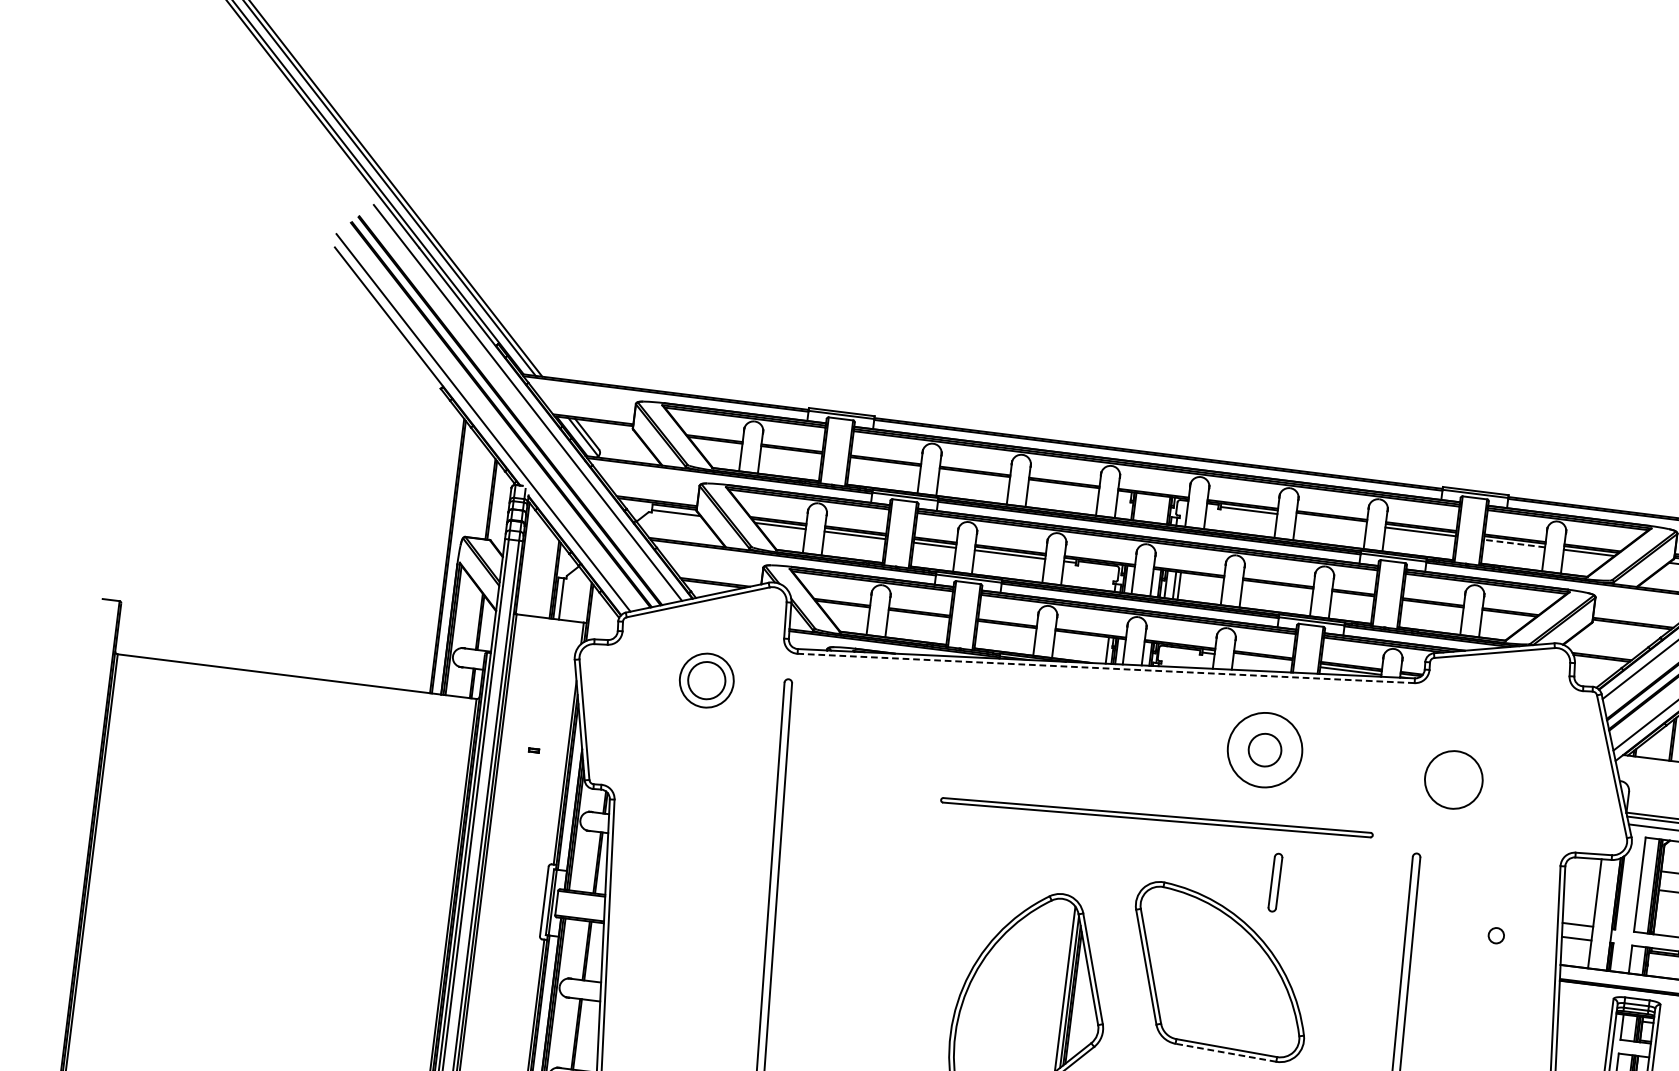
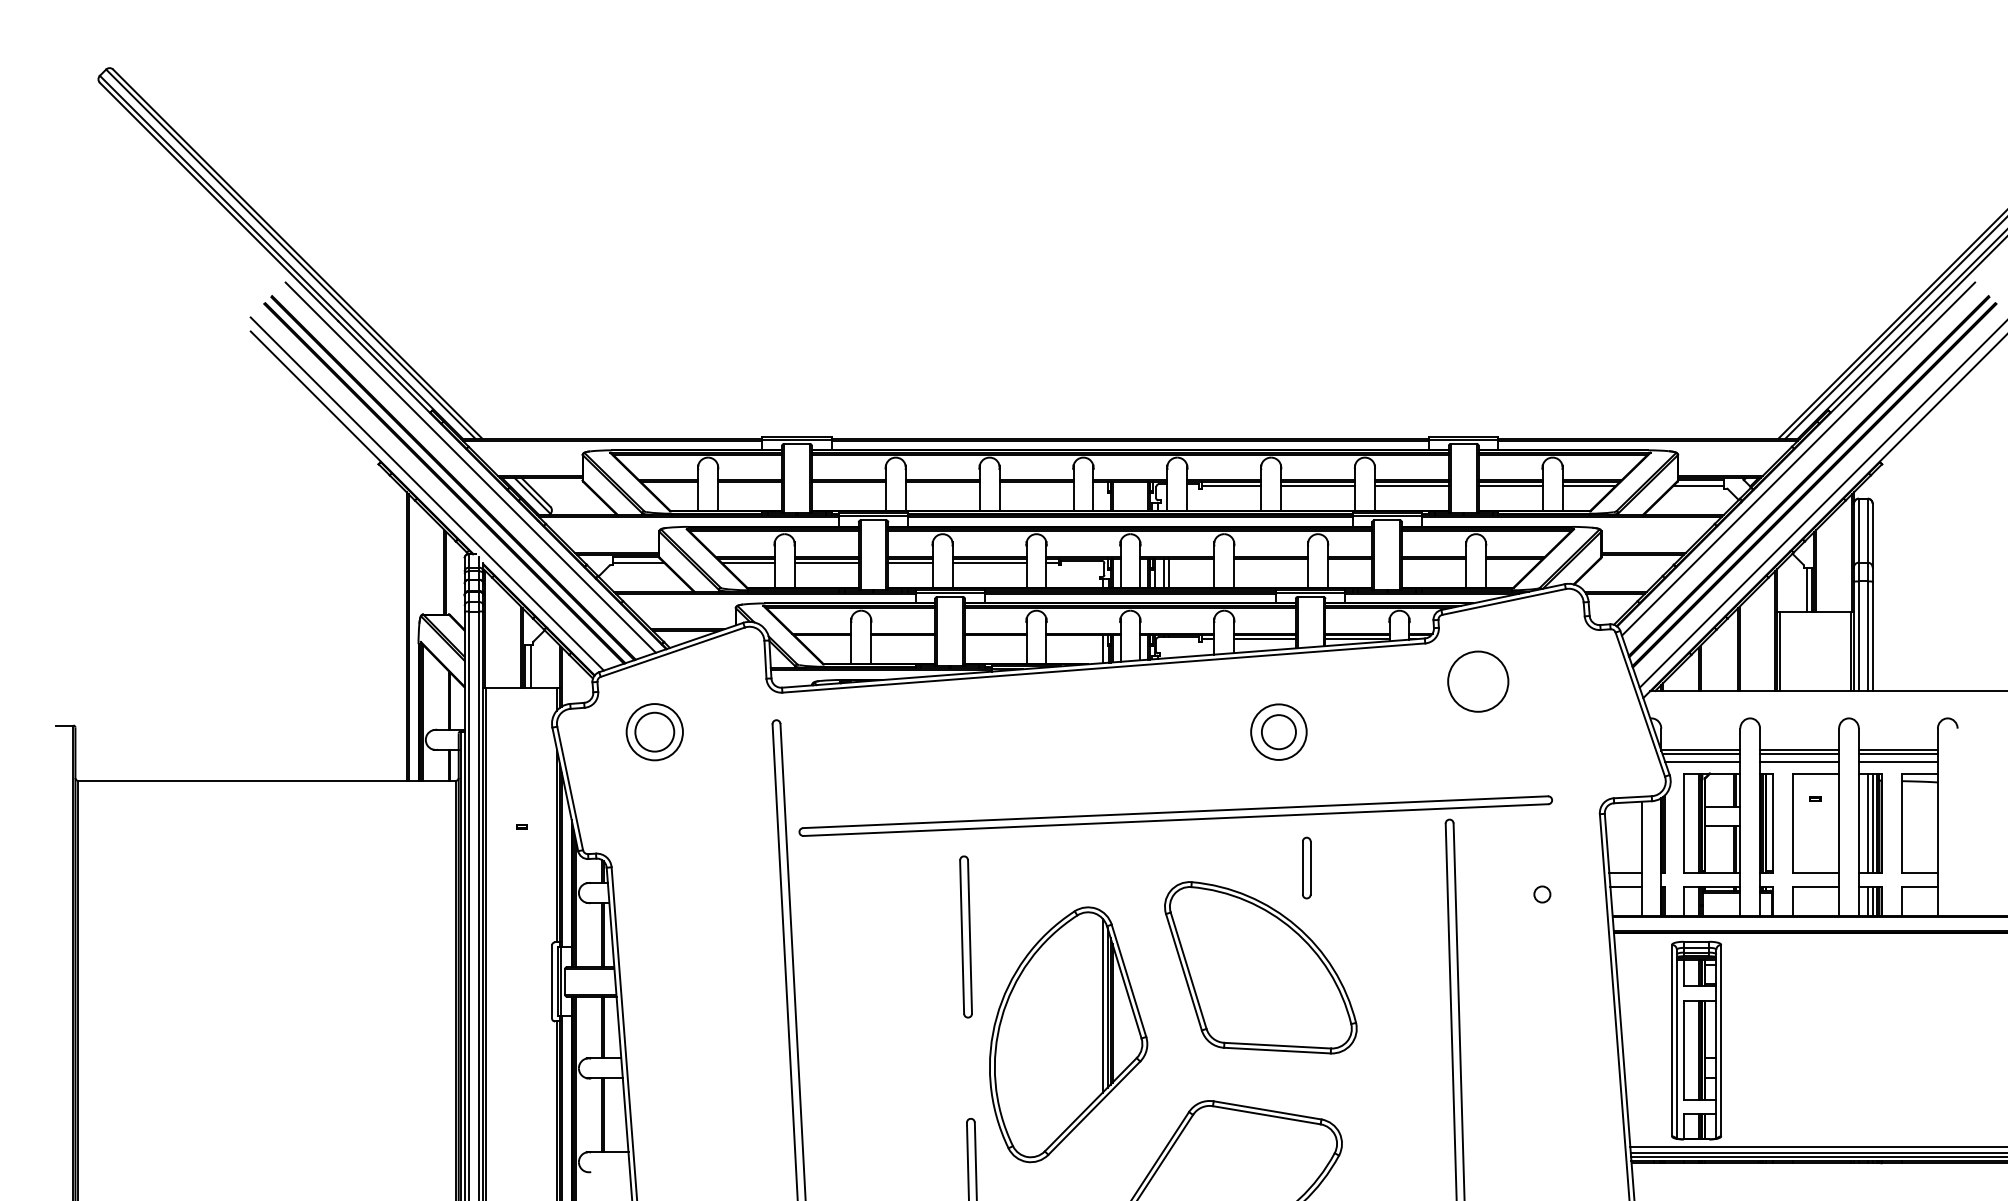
line: (1331, 521) -> (1318, 486), added
line: (1514, 543) -> (1510, 486), dashed -> solid
line: (1262, 660) -> (1264, 639), added
line: (1105, 668) -> (1103, 668), dashed -> solid
part: (706, 680) -> (654, 732), moved
circle: (1264, 749) -> (1278, 731), size x0.71
circle: (1454, 779) -> (1478, 681), moved
part: (1156, 817) -> (1175, 815), size x1.67
part: (942, 907) -> (965, 936), added
line: (1225, 1052) -> (1276, 1050), dashed -> solid

